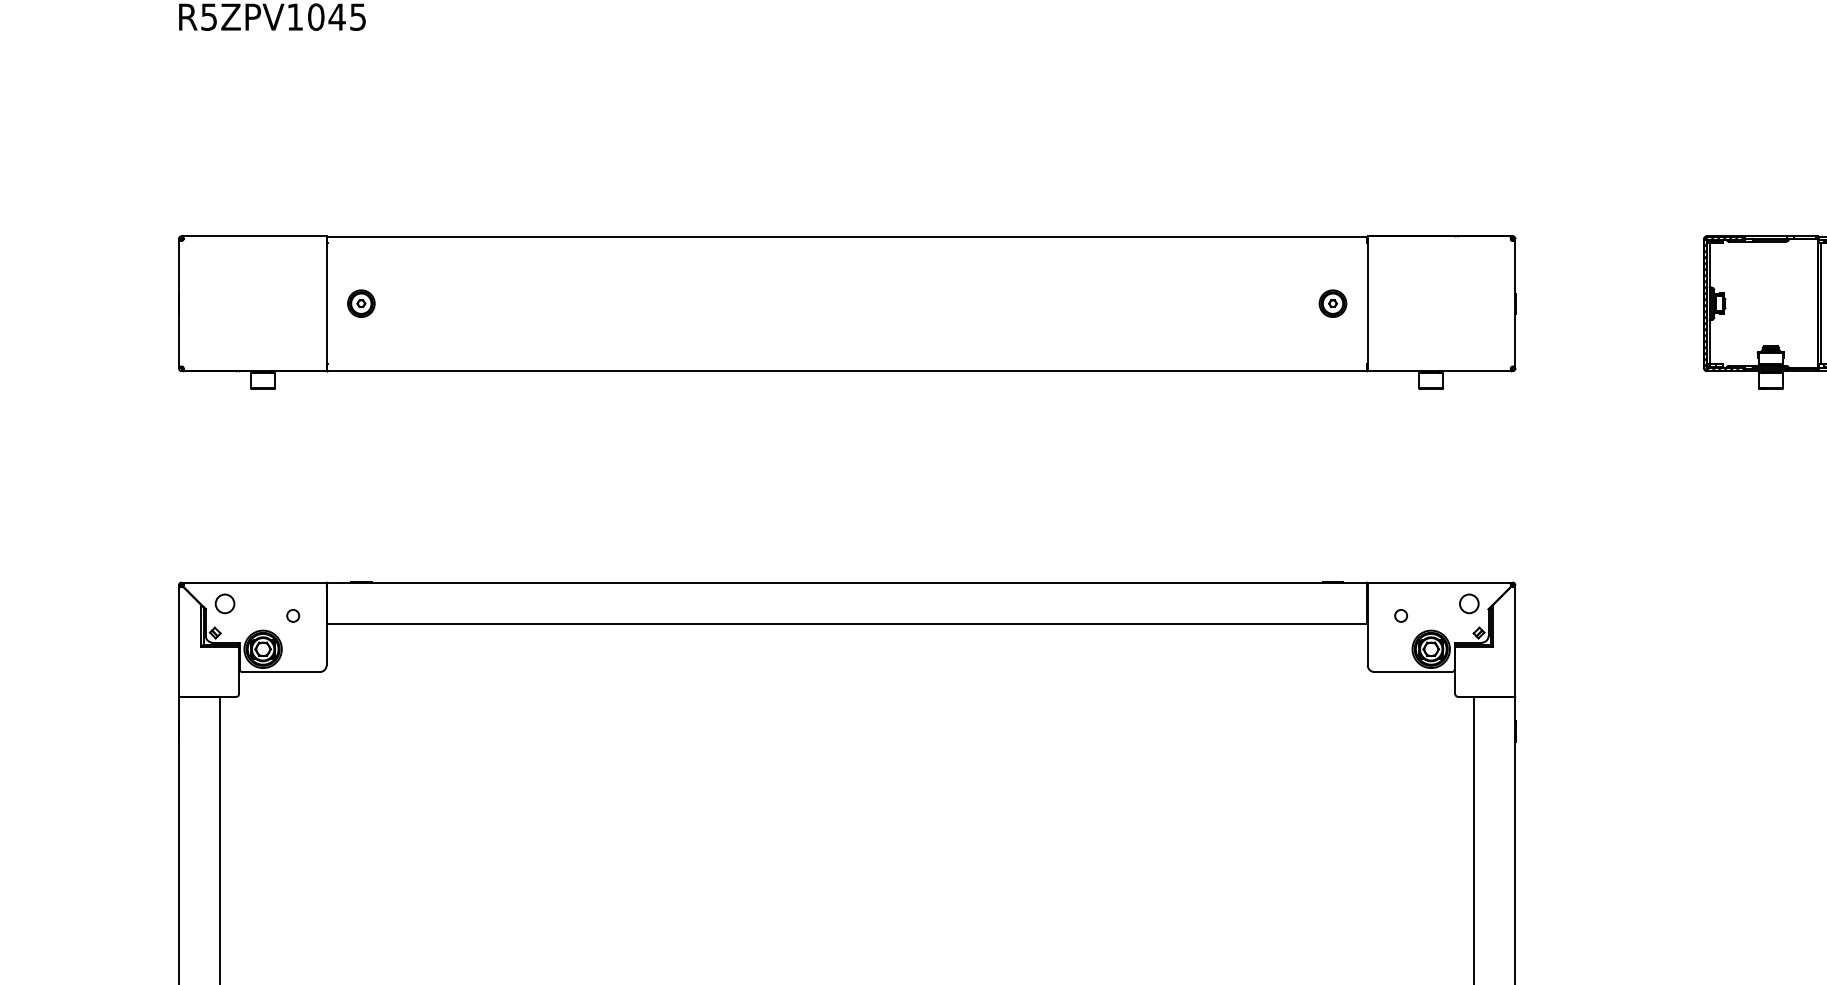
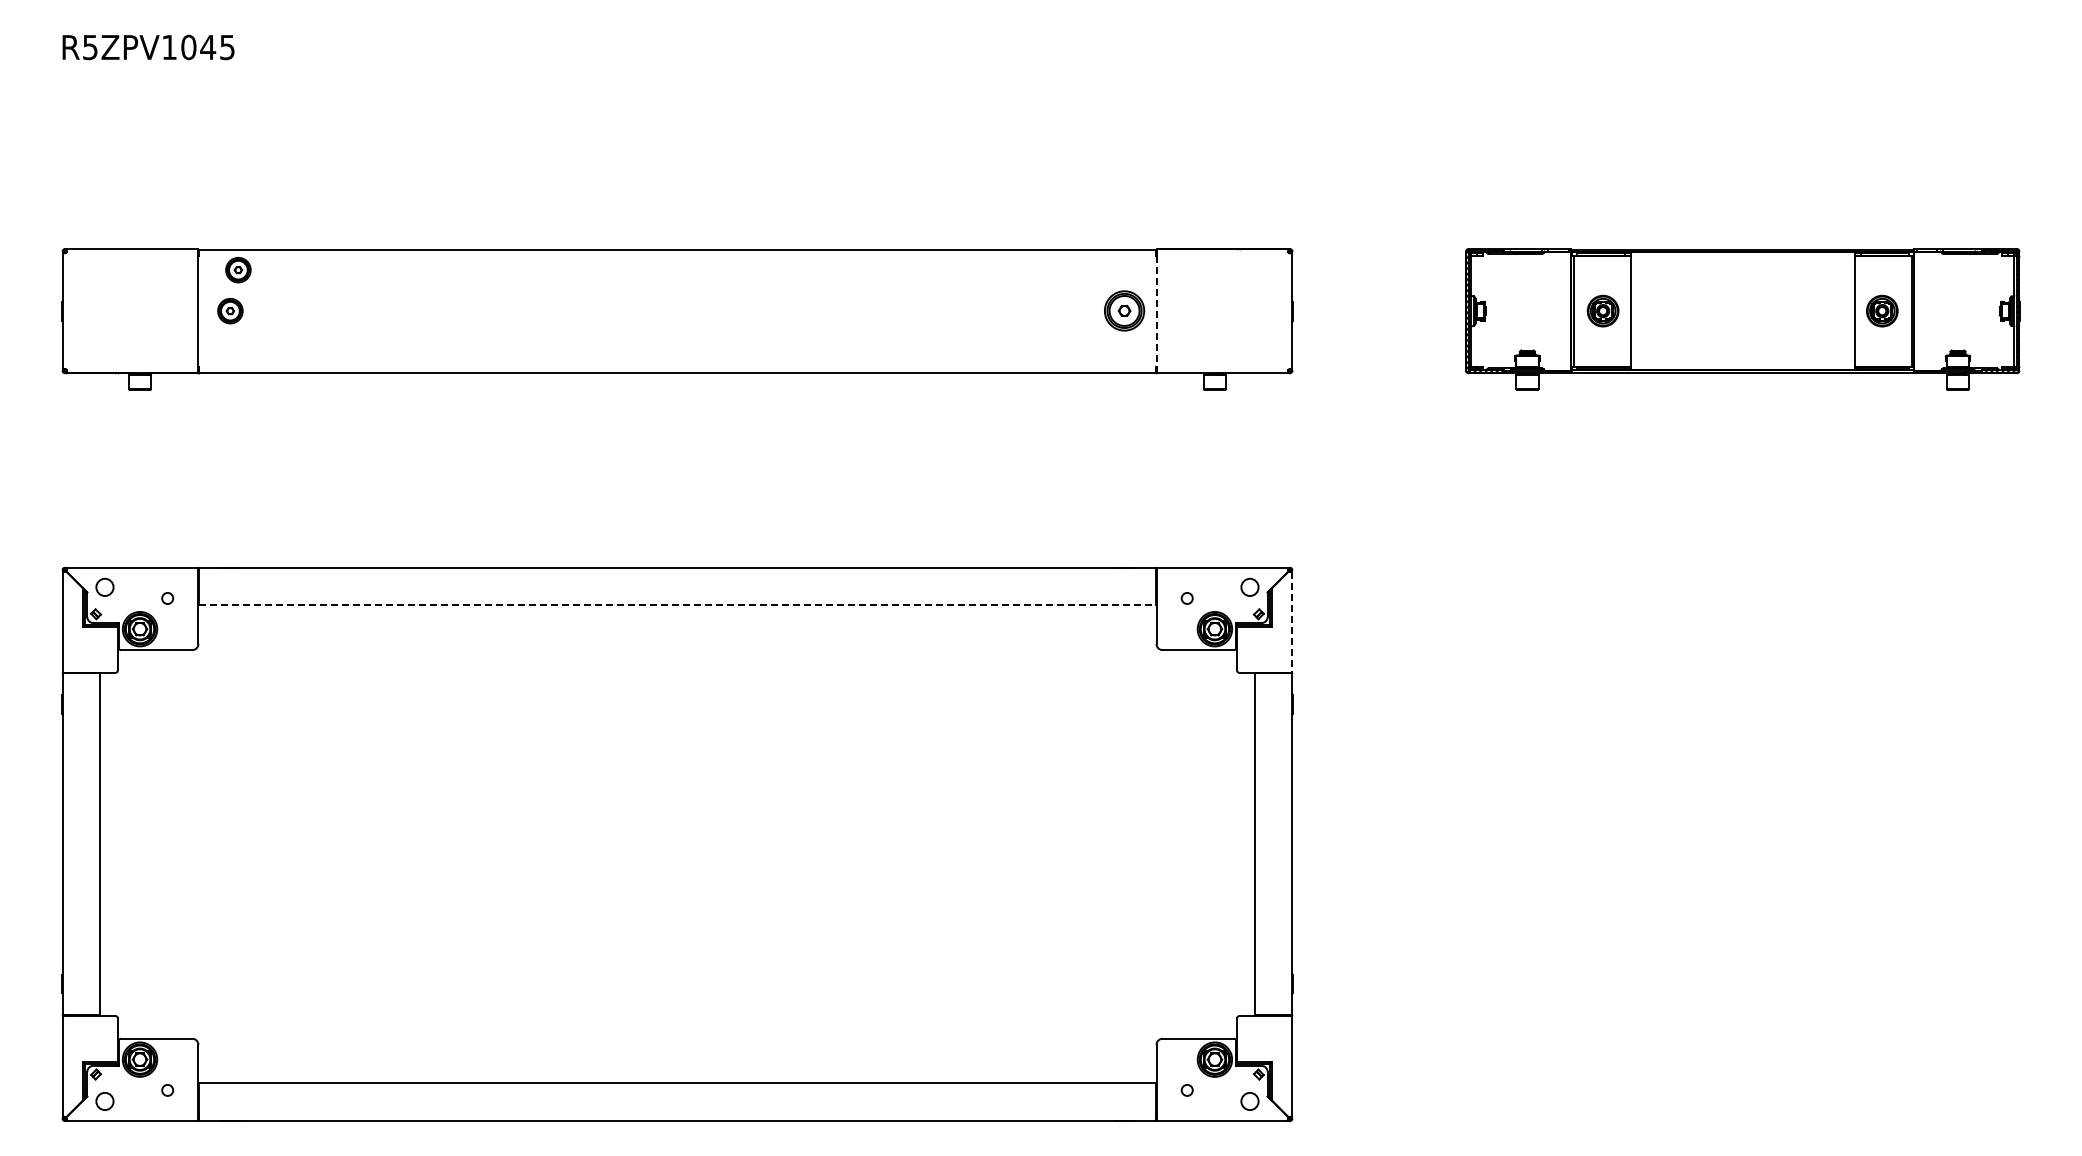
part: (370, 259) -> (238, 270), added
part: (1332, 304) -> (1124, 311), size x1.6
line: (1367, 304) -> (1156, 311), solid -> dashed
line: (847, 623) -> (677, 605), solid -> dashed
line: (1515, 642) -> (1292, 622), solid -> dashed

